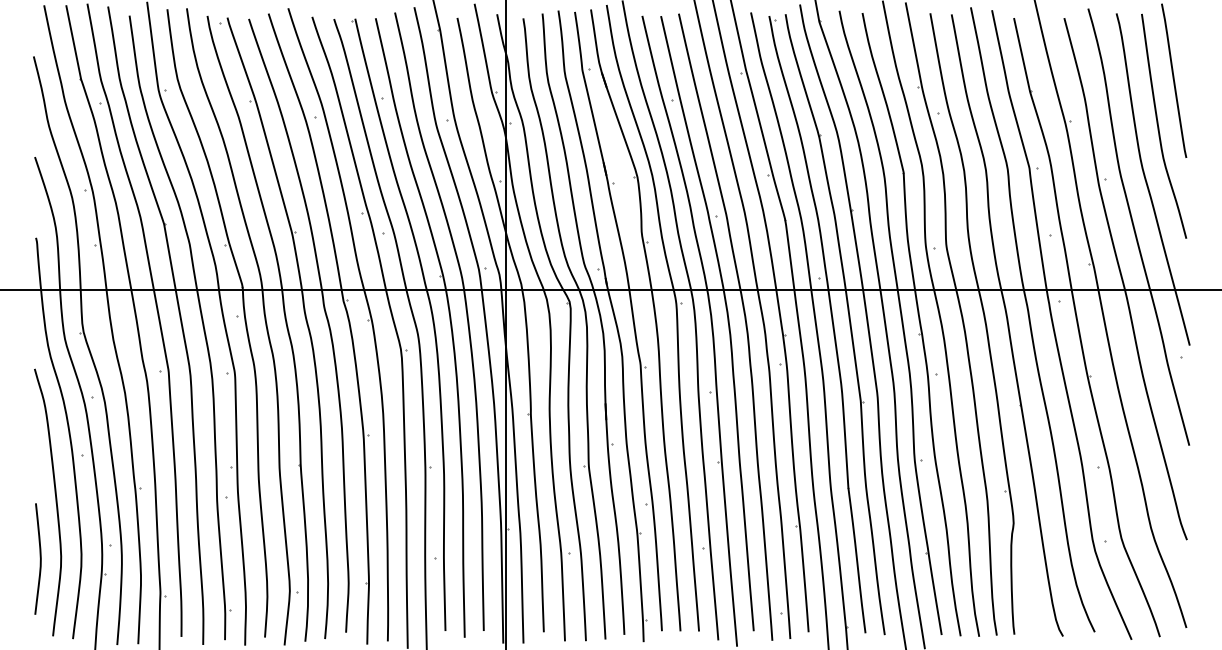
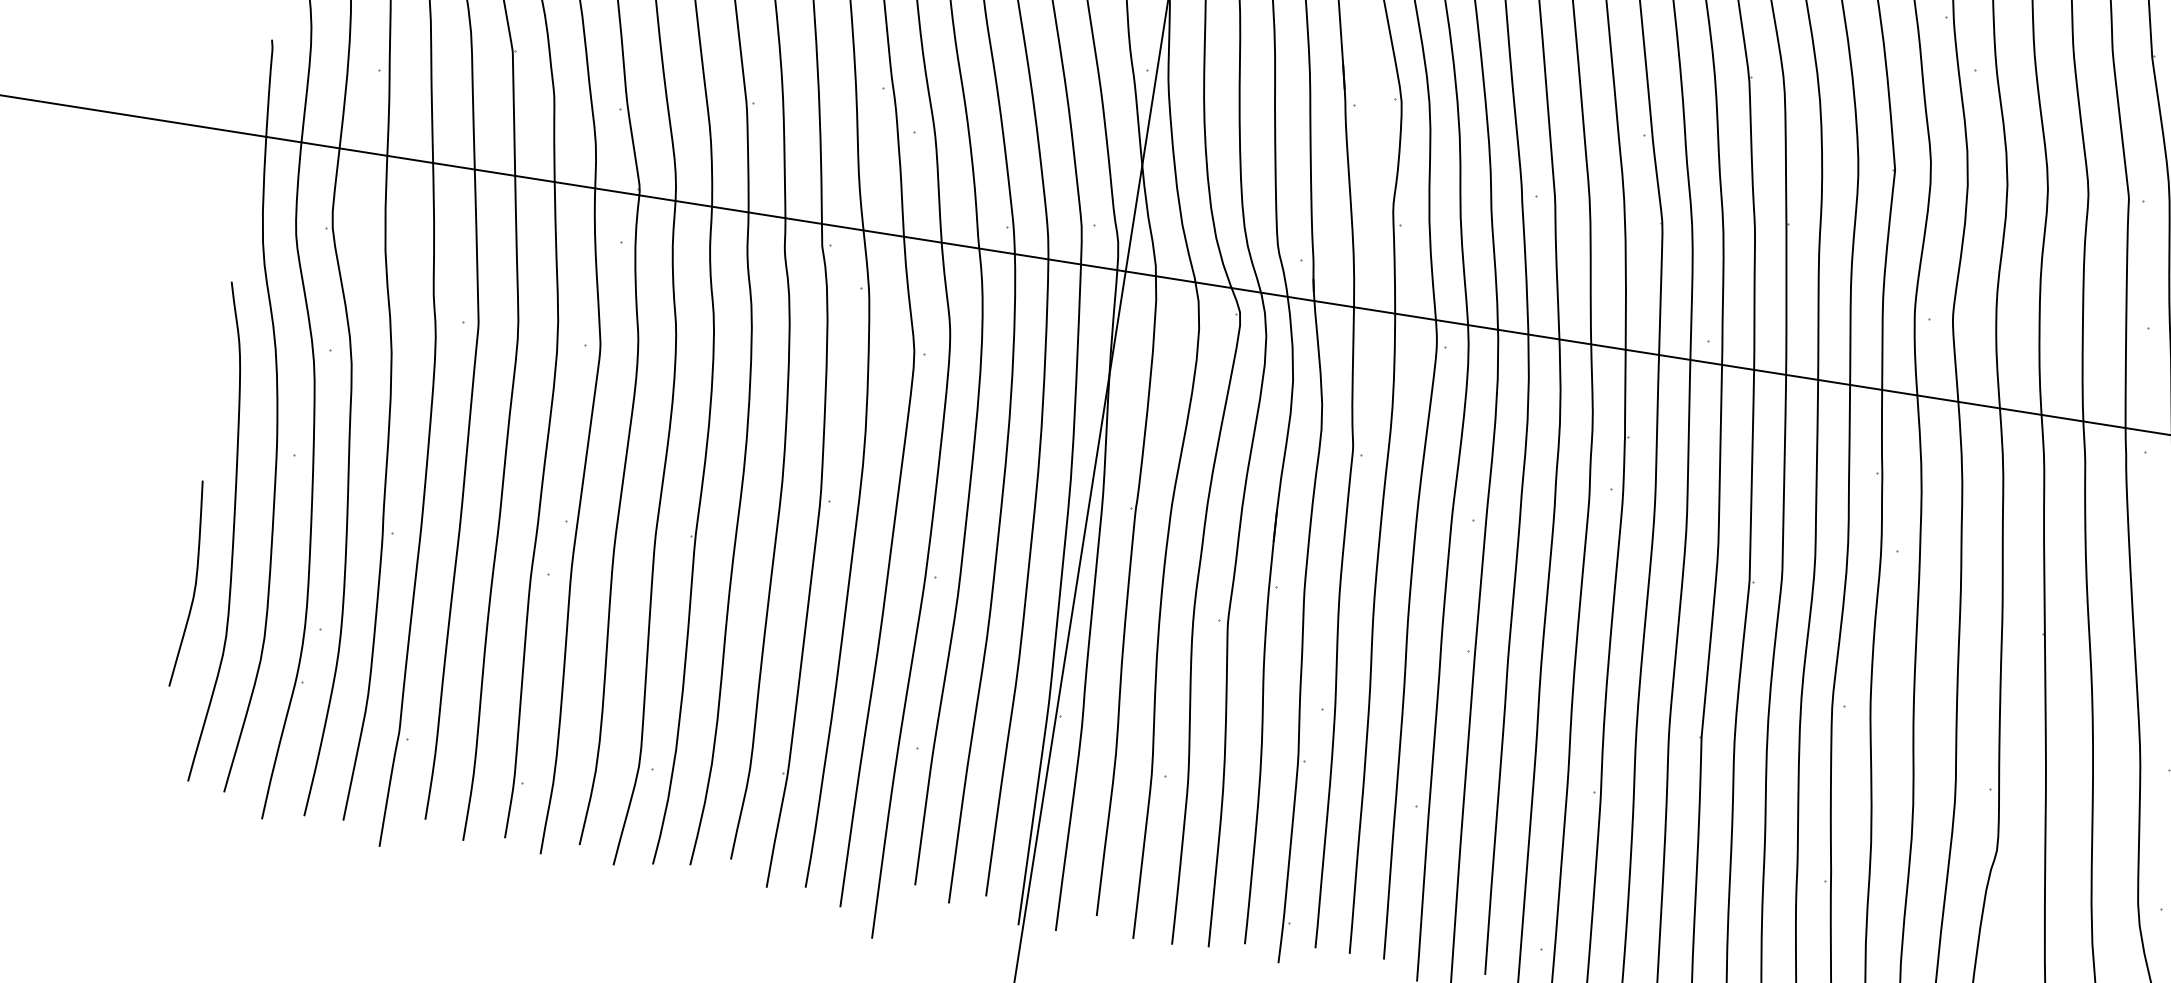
curve: (39, 557) -> (193, 581), moved

